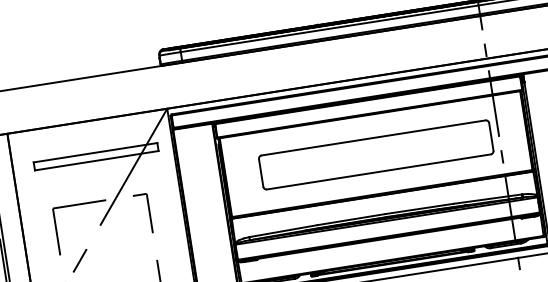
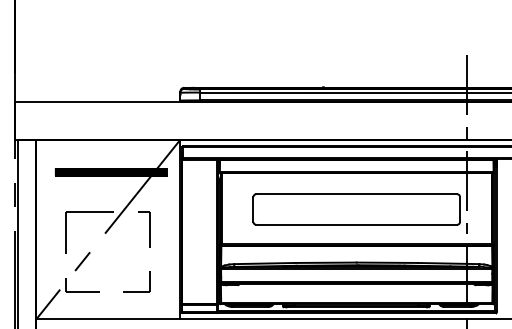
hatch: (95, 156) -> (110, 172), added

